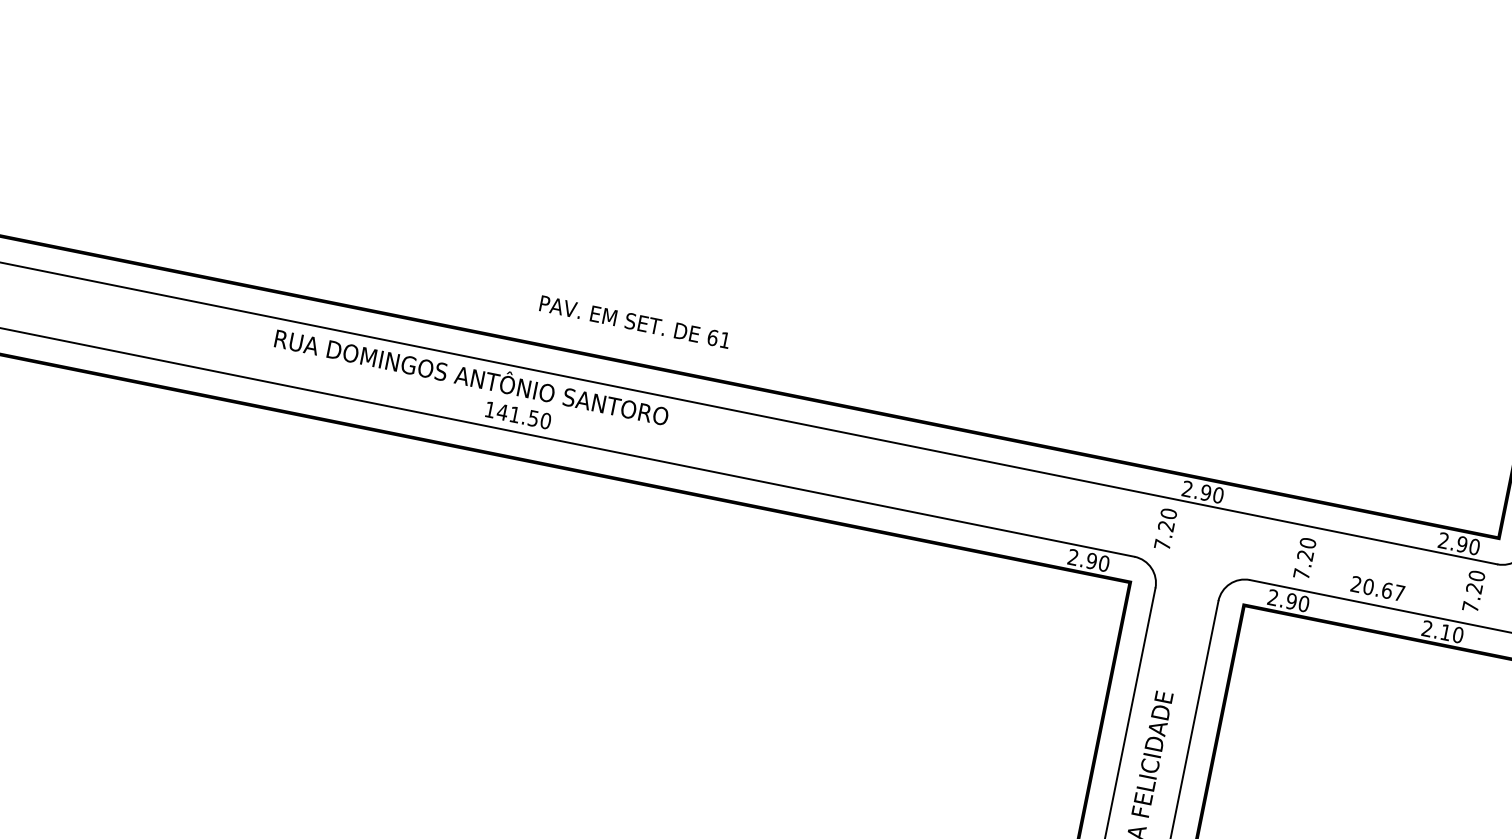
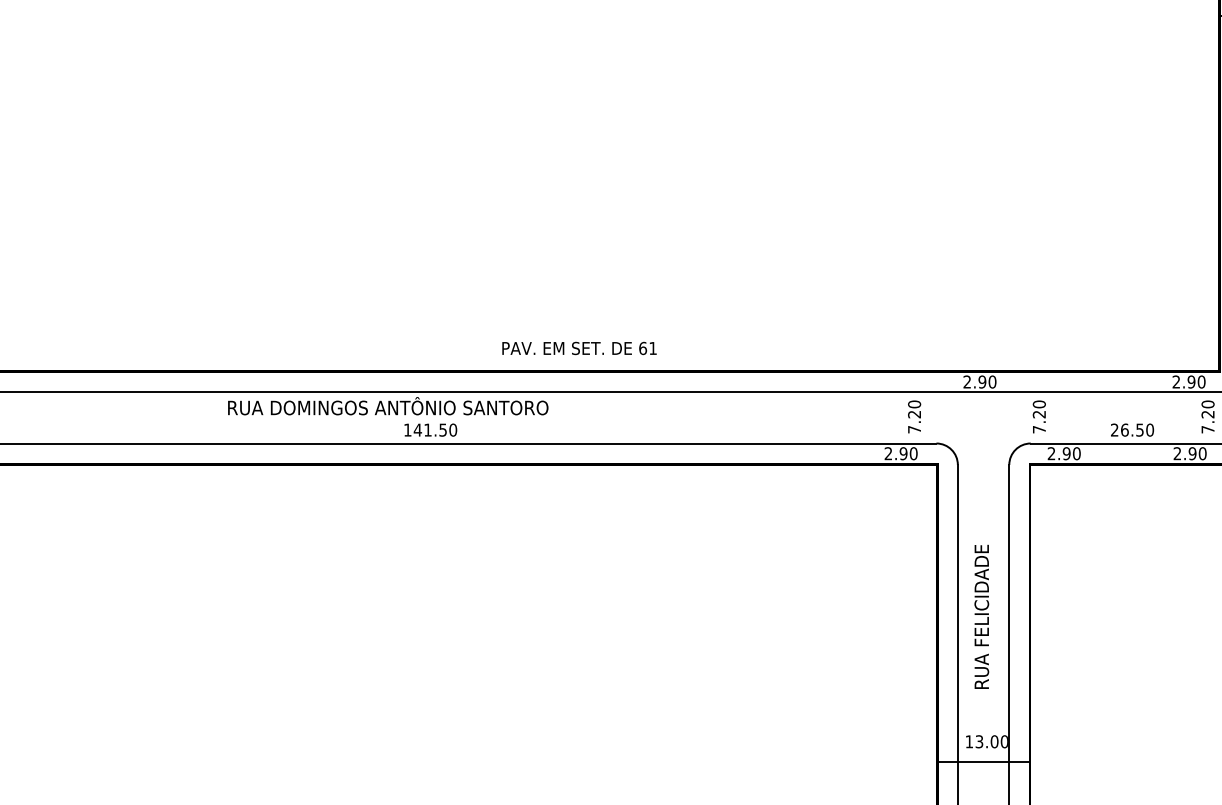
text: (634, 322) -> (579, 348), moved
text: (1165, 528) -> (914, 416), moved
text: (1303, 557) -> (1038, 416), moved
text: (1384, 589) -> (1137, 429), 20.67 -> 26.50
text: (1445, 632) -> (1192, 453), 2.10 -> 2.90

